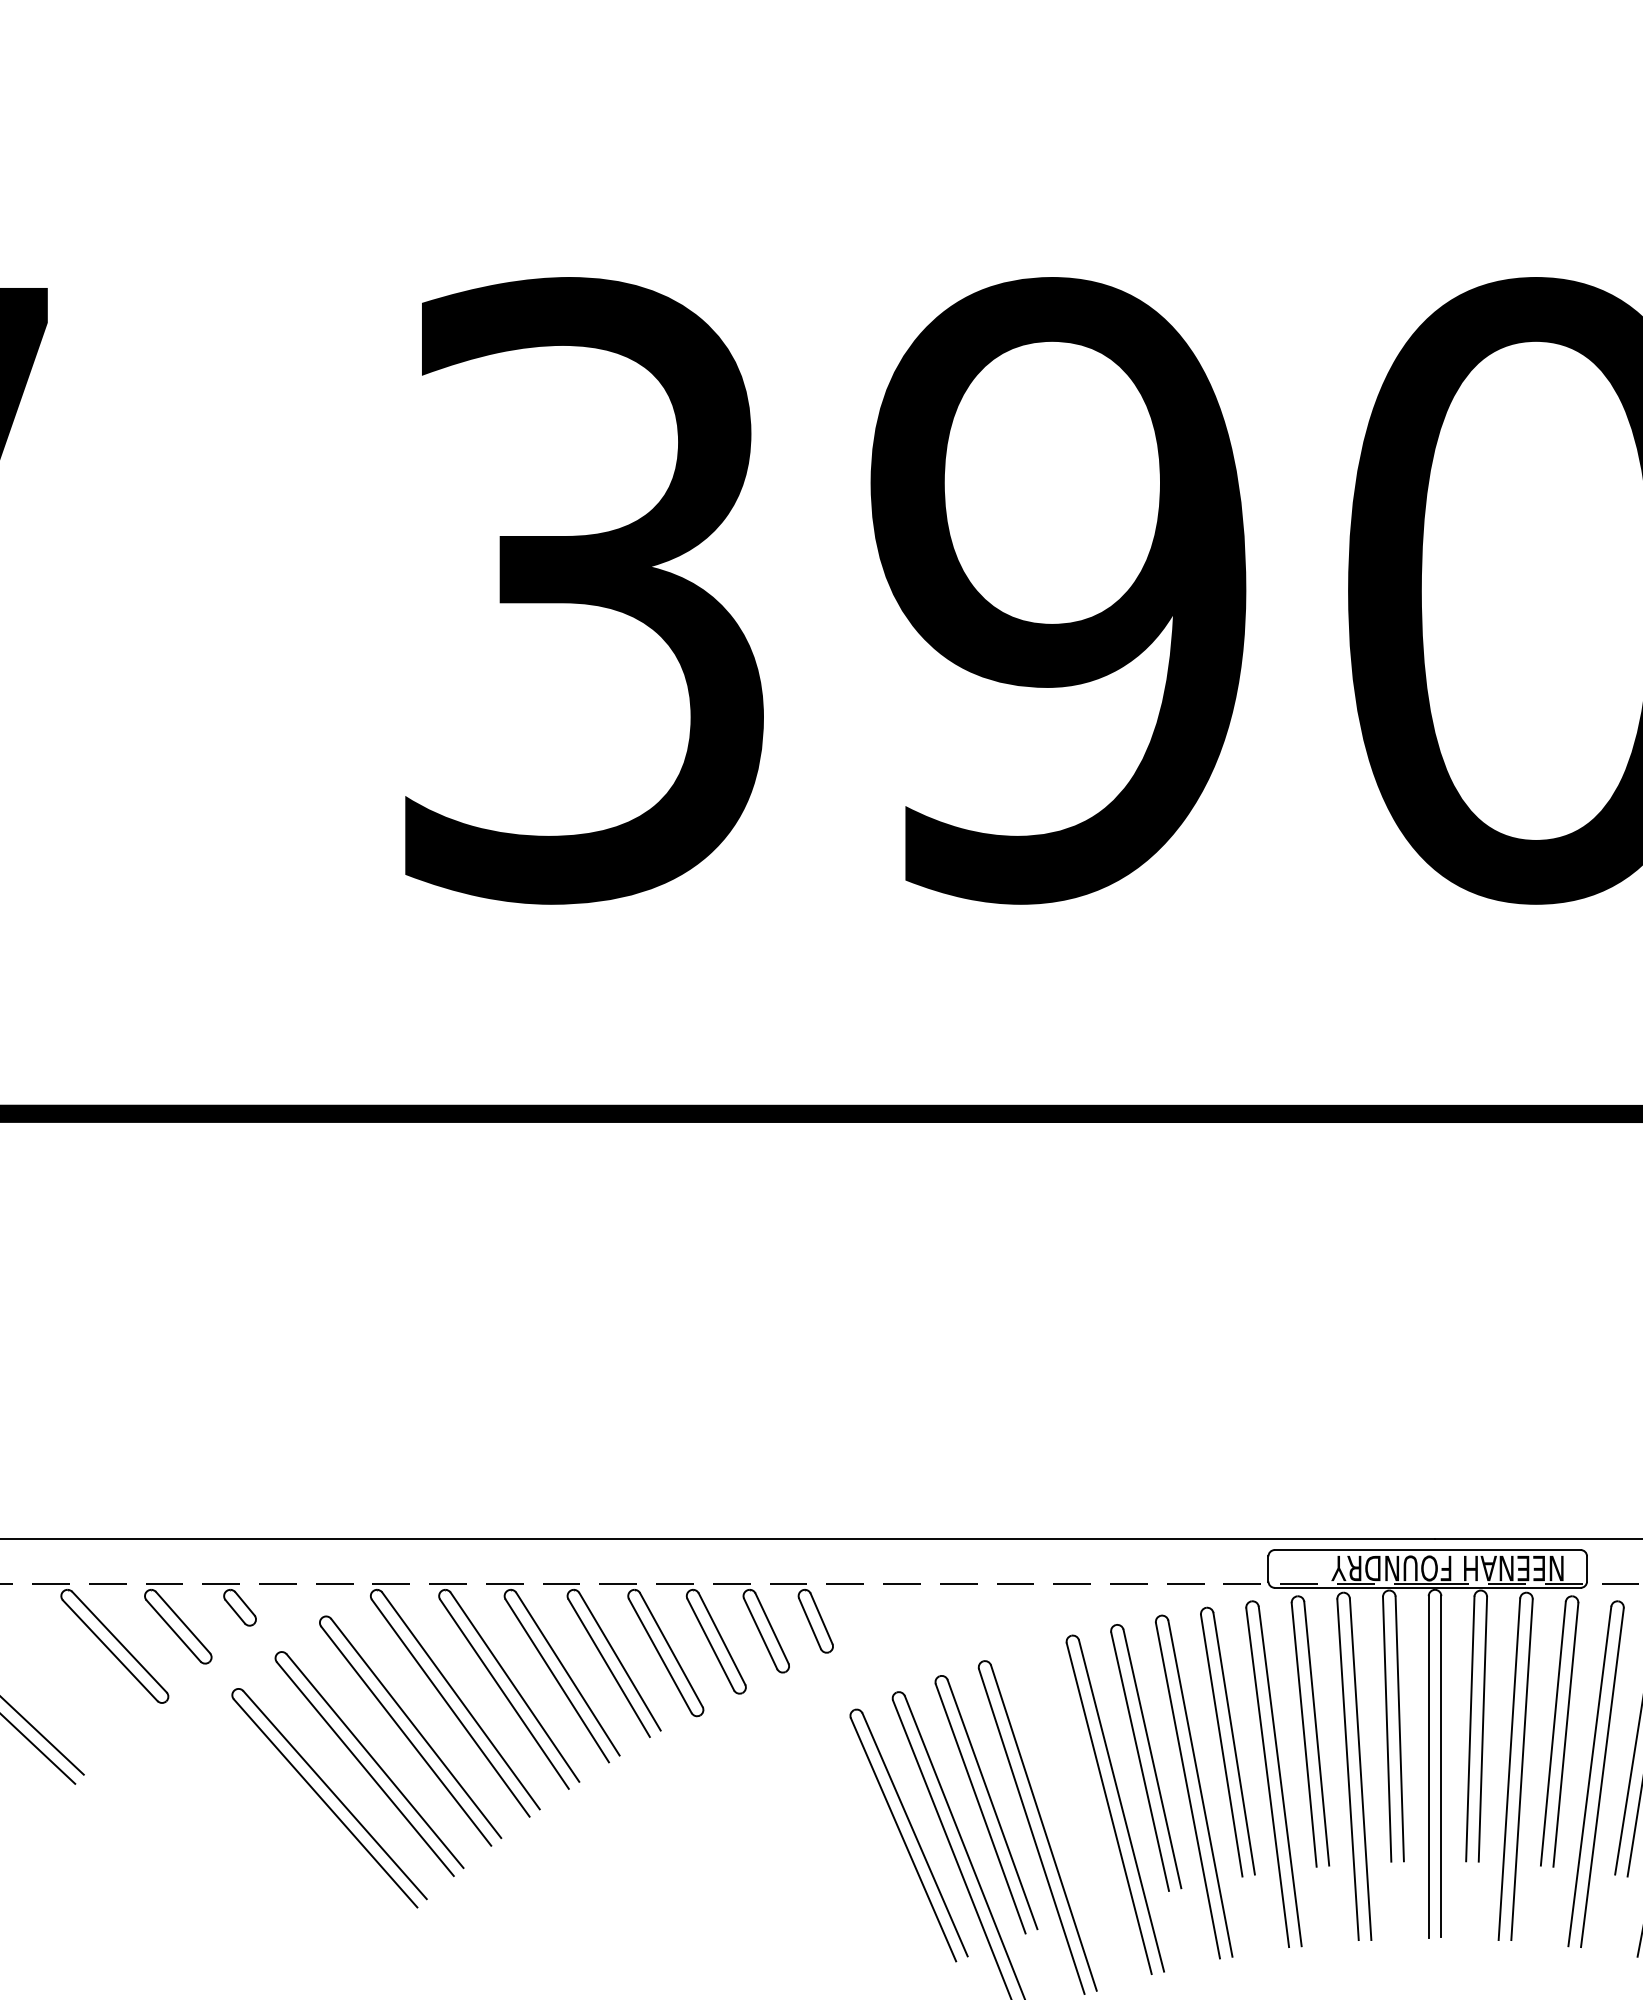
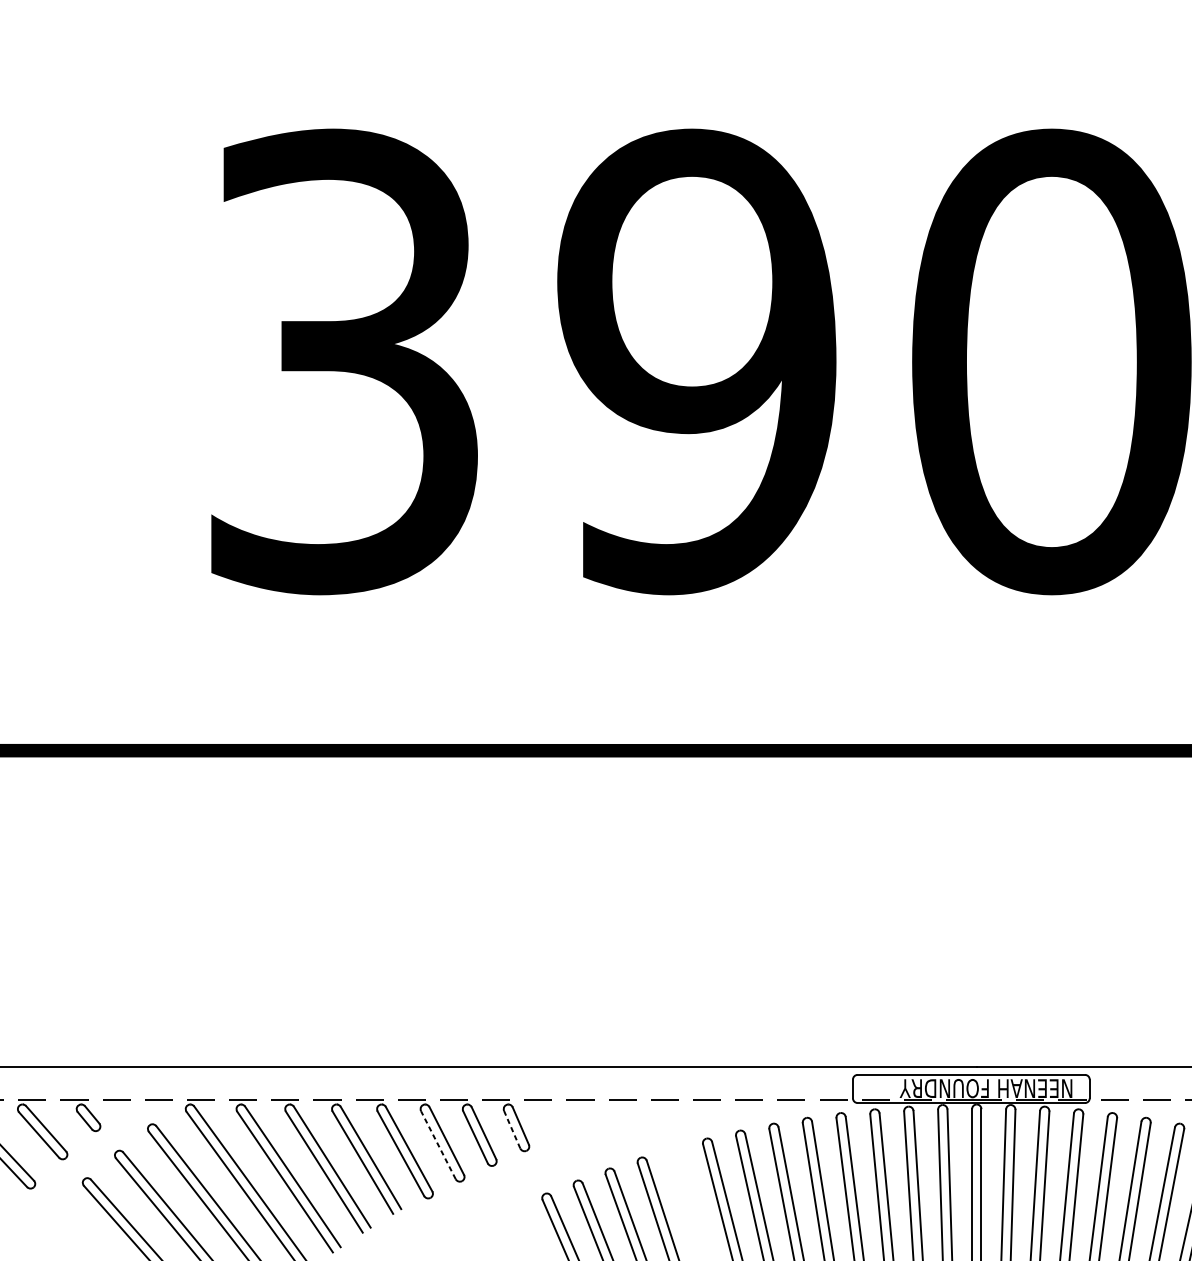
line: (809, 1623) -> (511, 1129), solid -> dashed
line: (710, 1644) -> (438, 1145), solid -> dashed

